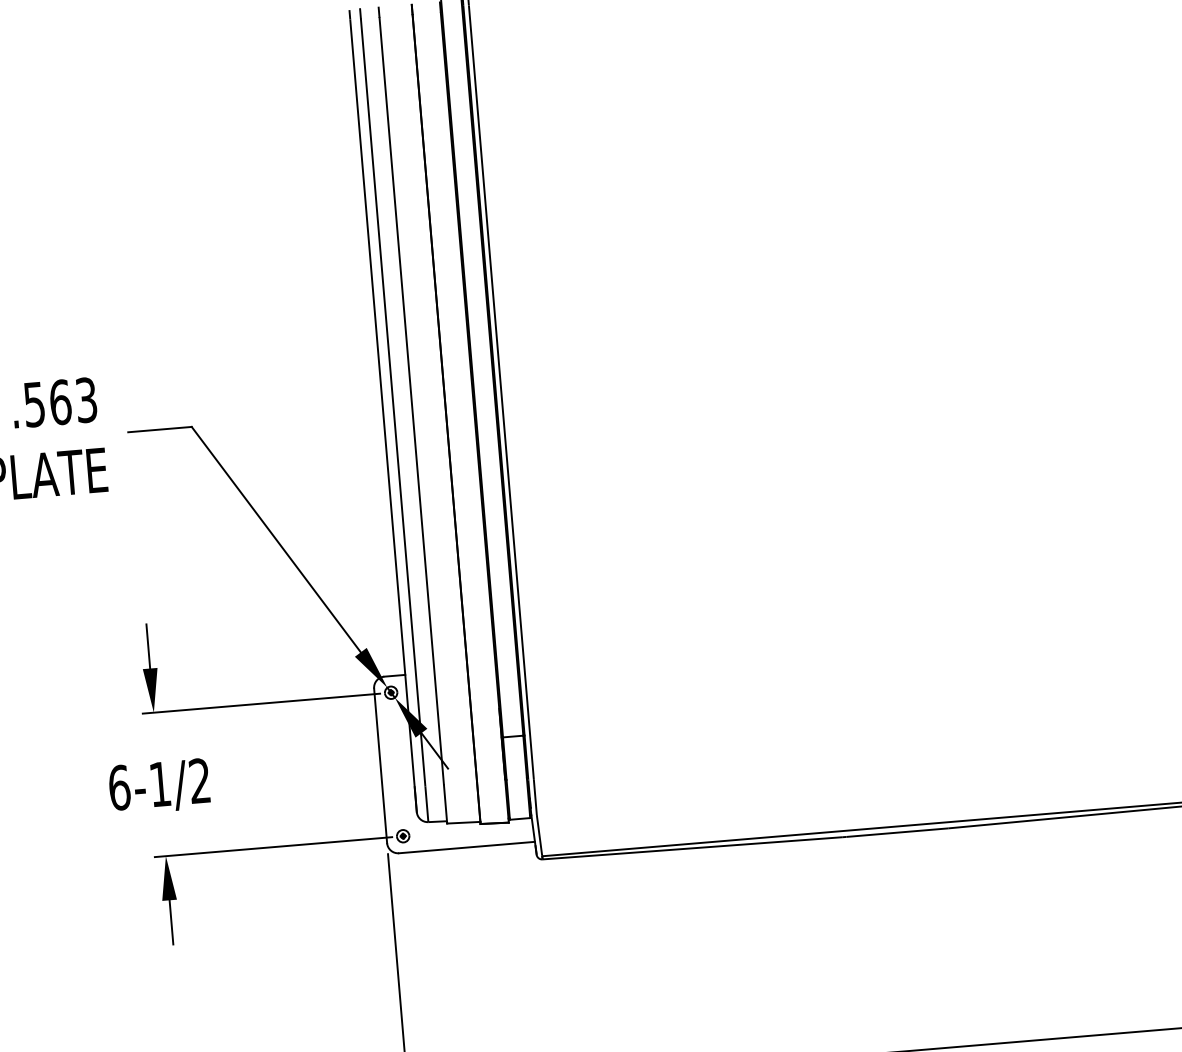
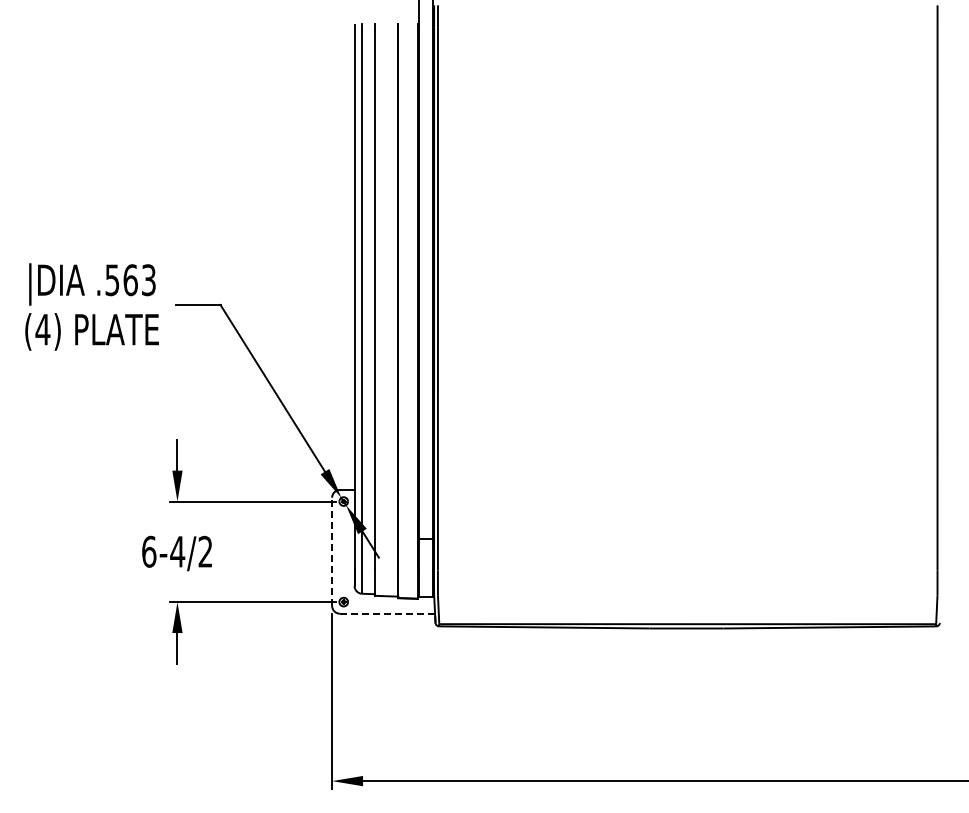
line: (381, 765) -> (332, 551), solid -> dashed
text: (159, 783) -> (177, 551), 6-1/2 -> 6-4/2
line: (467, 847) -> (387, 613), solid -> dashed

